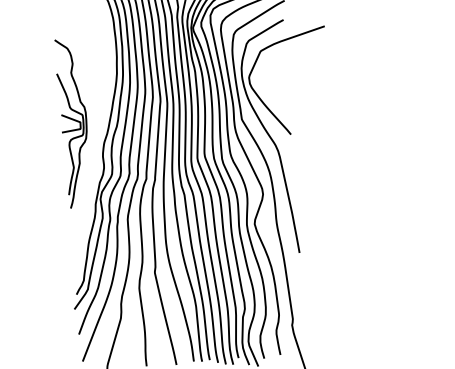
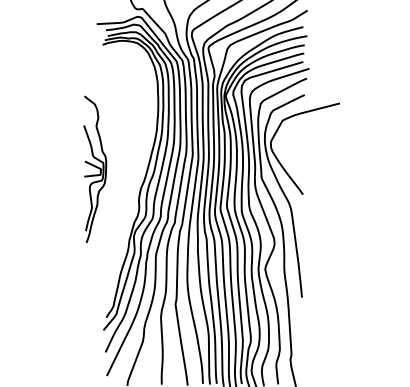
part: (74, 122) -> (95, 168), moved

